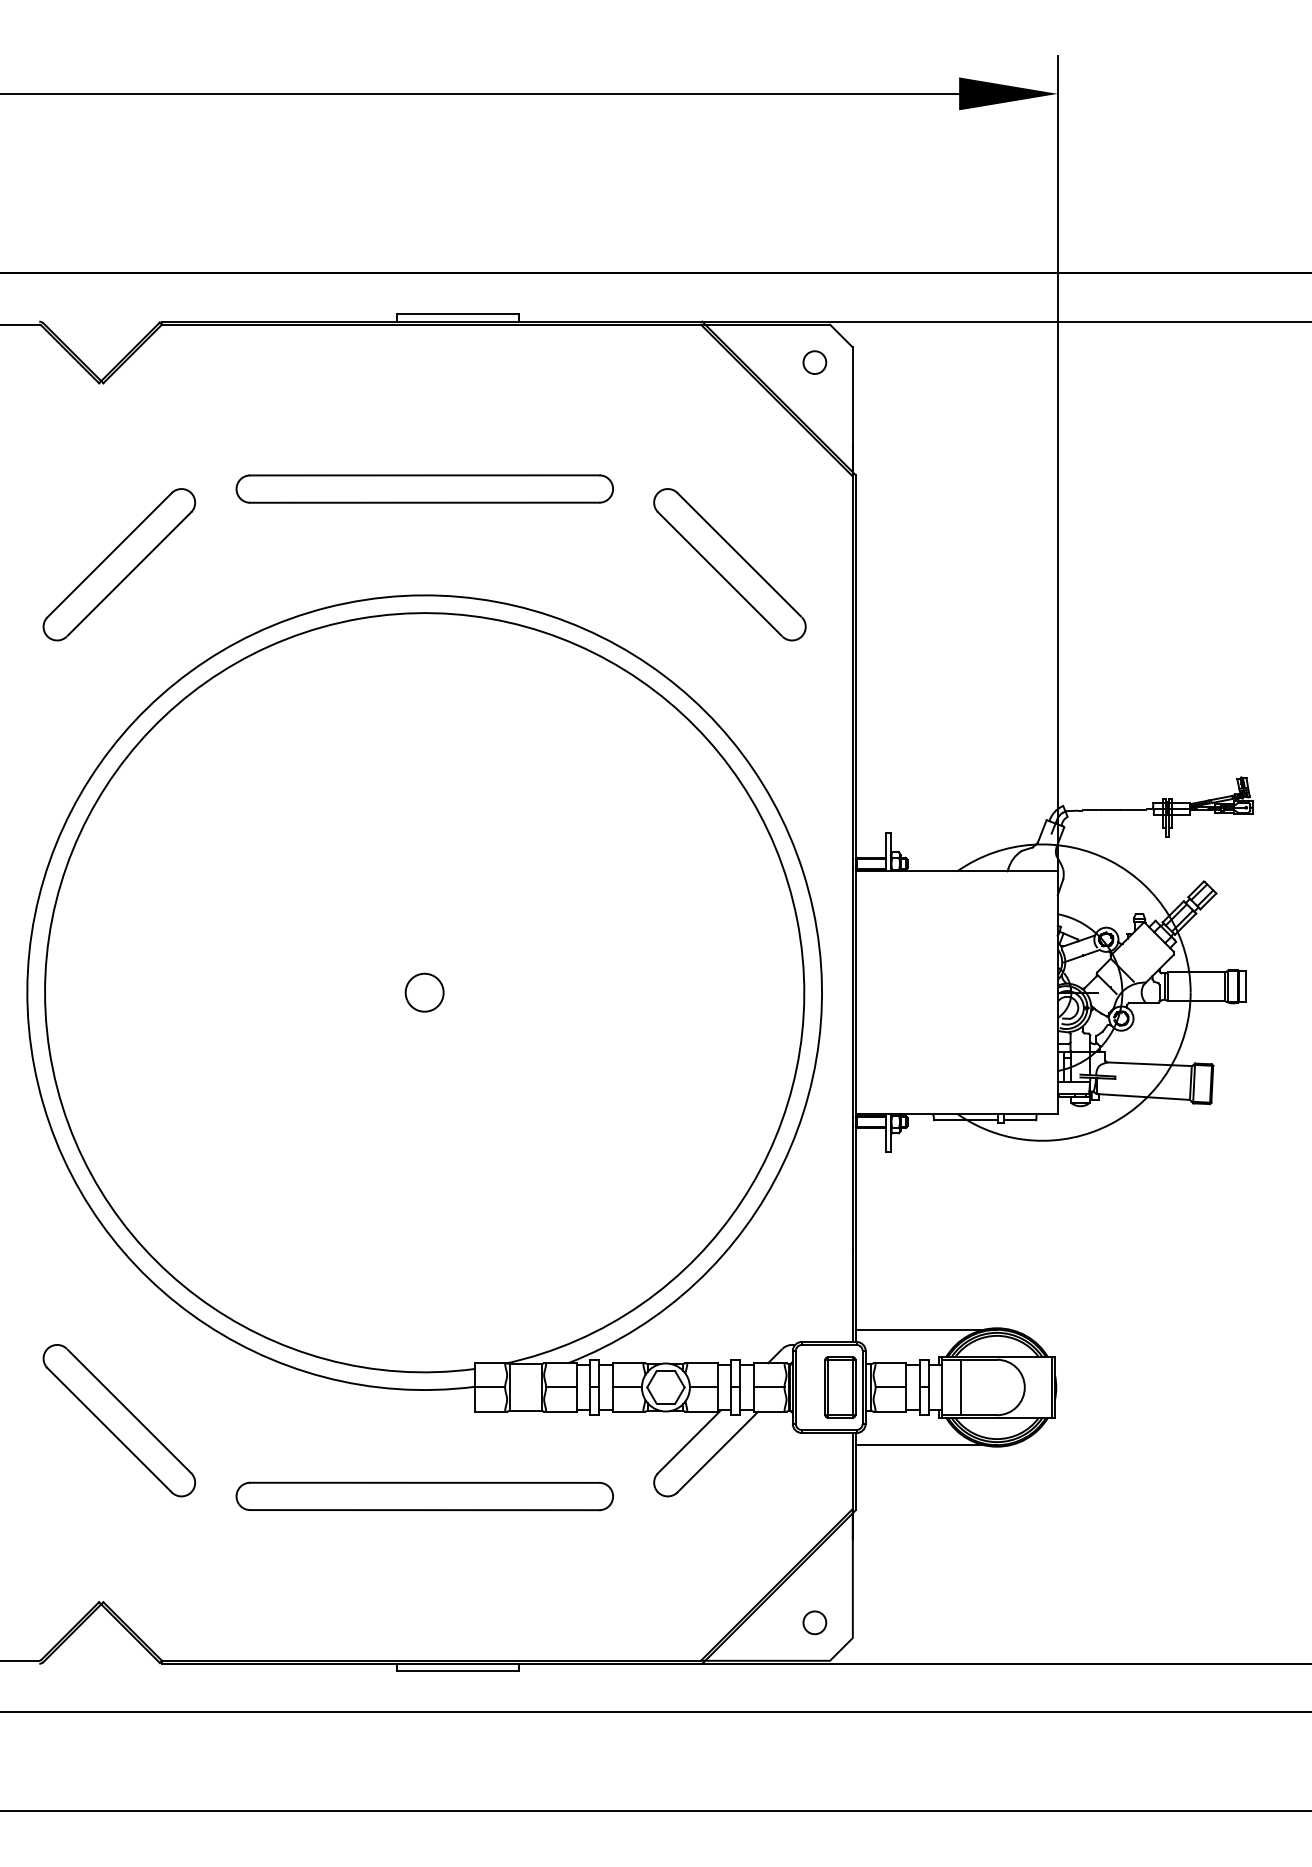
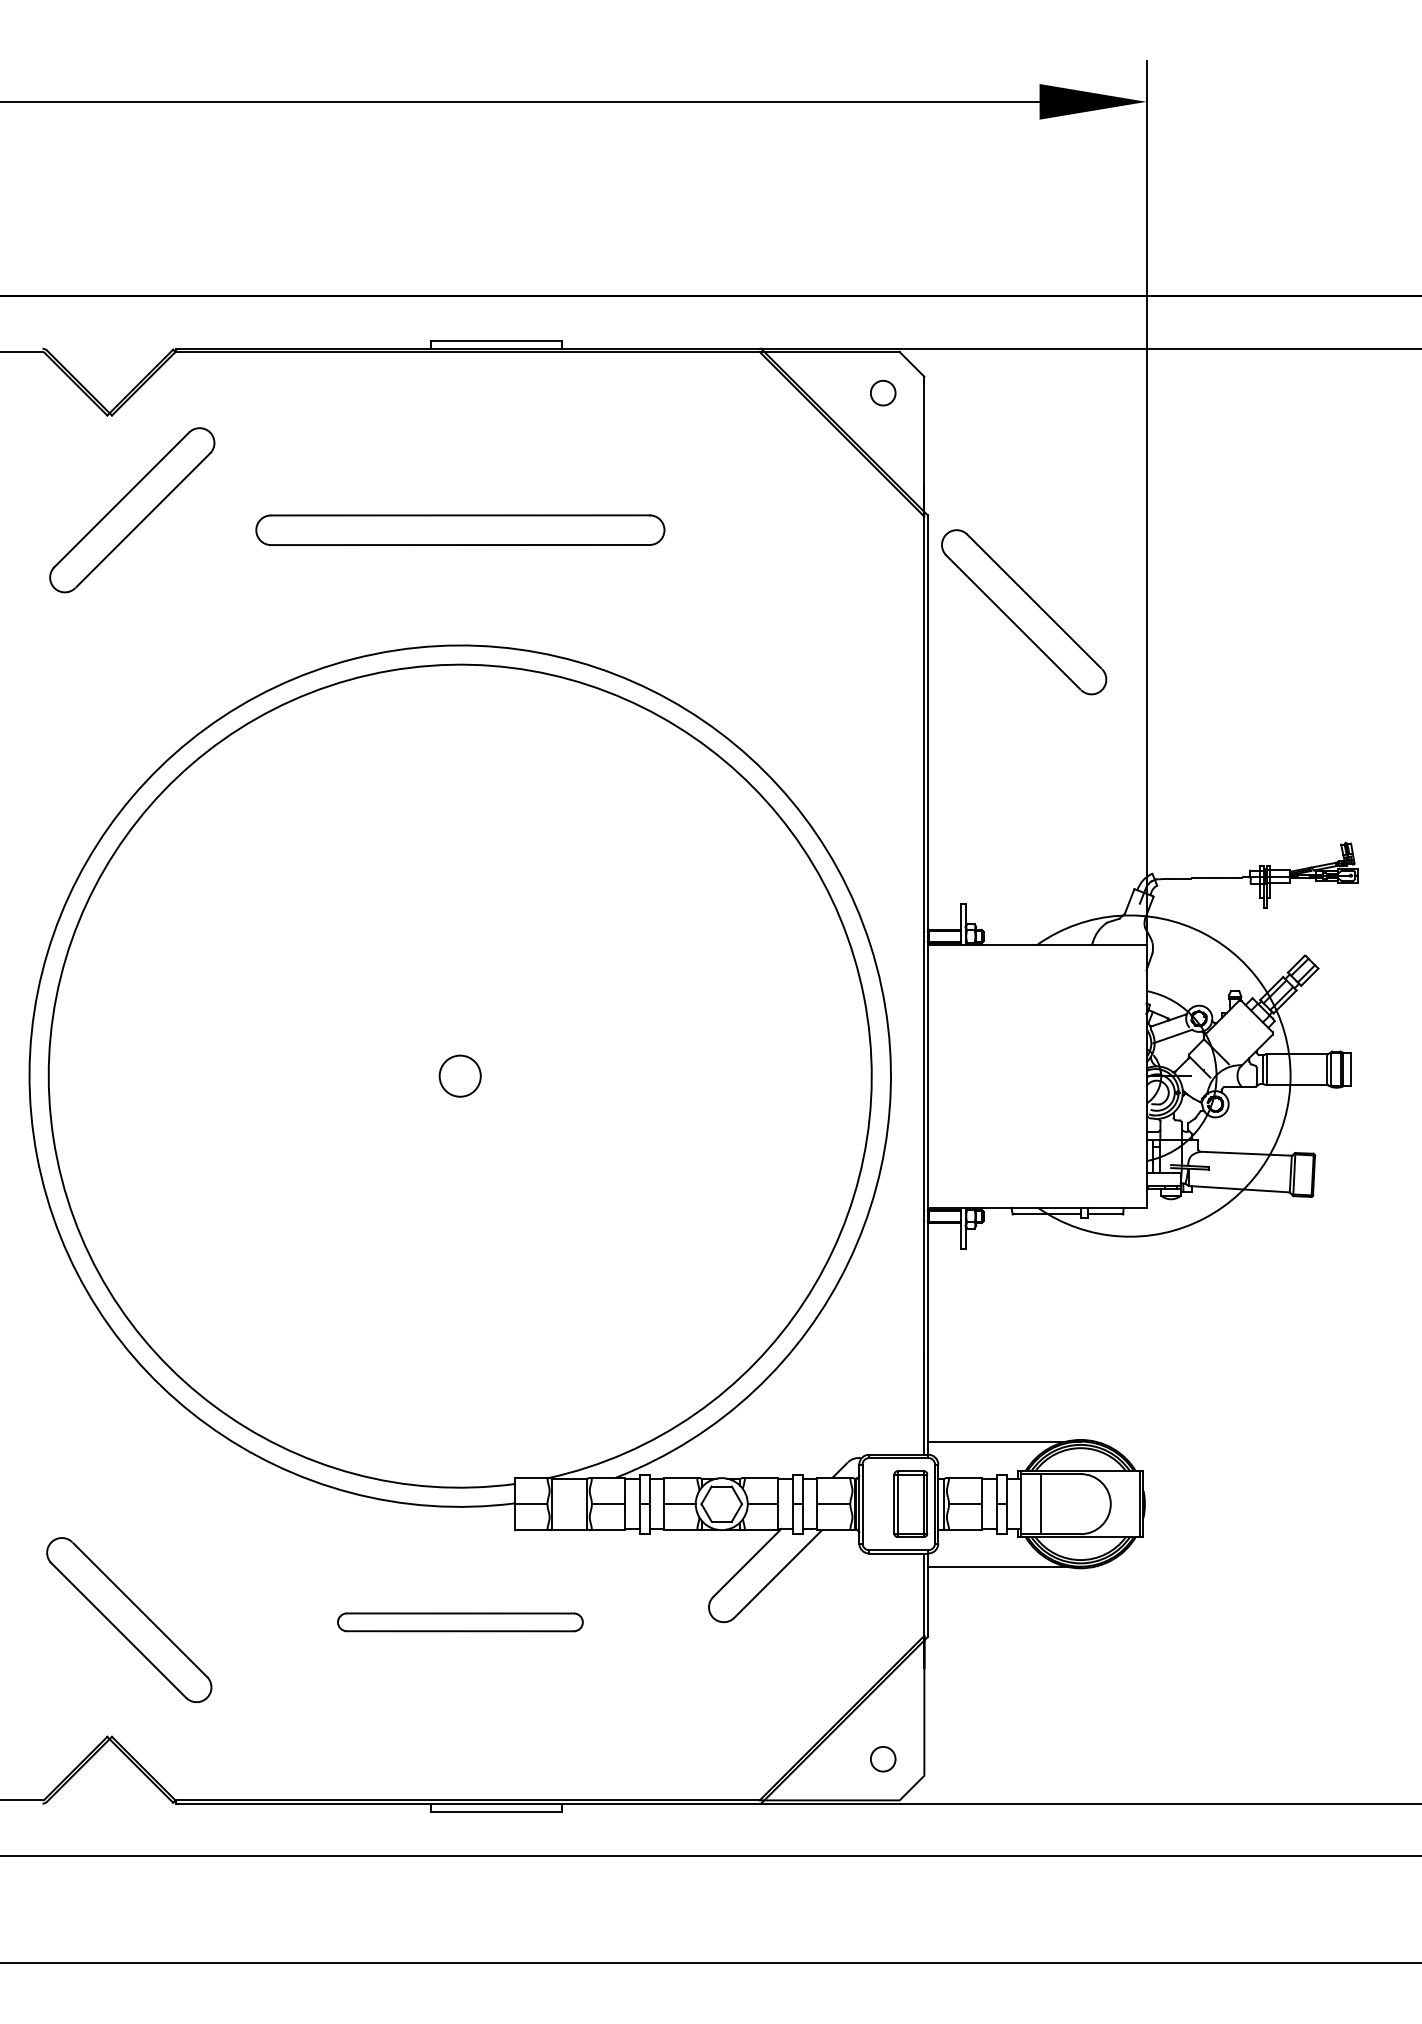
part: (119, 564) -> (132, 510), moved
part: (730, 564) -> (1024, 612), moved
part: (119, 1421) -> (129, 1620), moved
part: (424, 1496) -> (460, 1622), size x0.6

